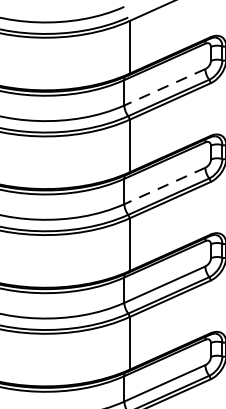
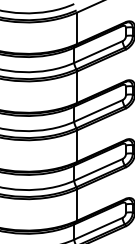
line: (164, 88) -> (98, 52), dashed -> solid
line: (164, 185) -> (98, 110), dashed -> solid

